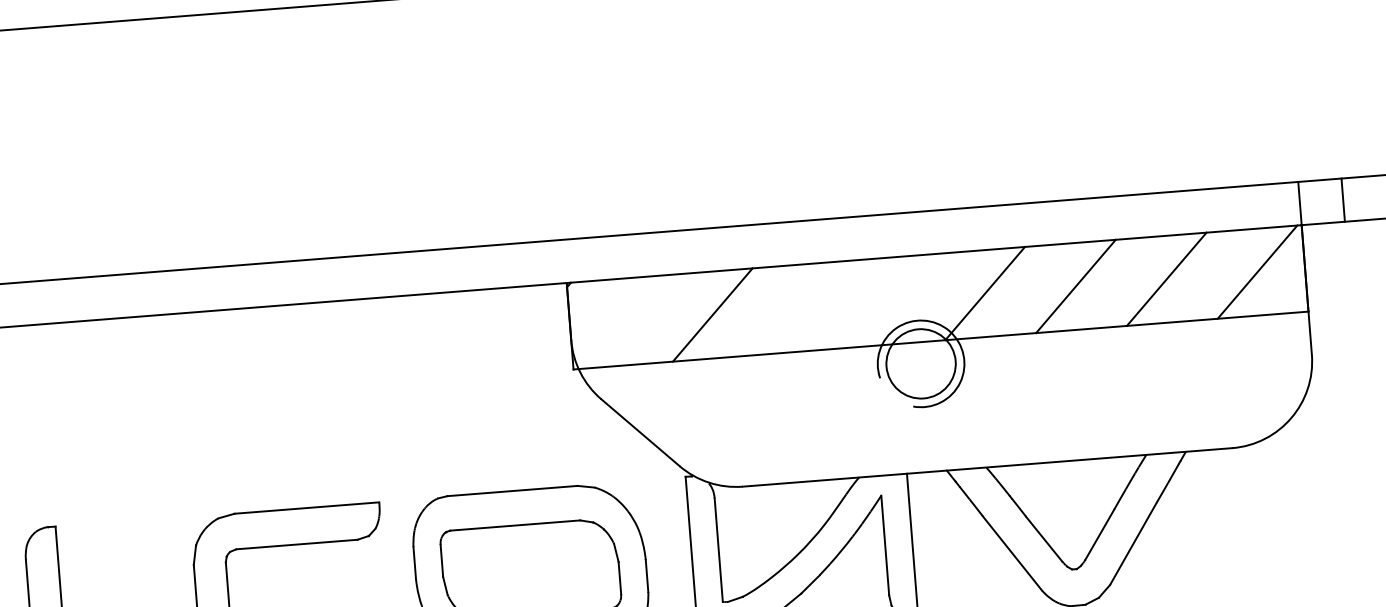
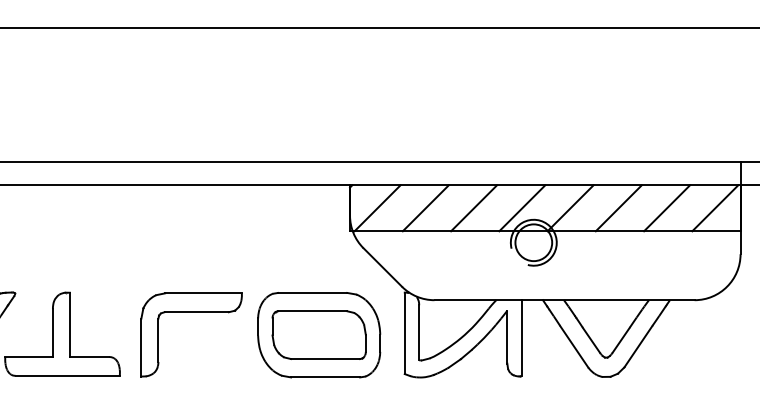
line: (894, 301) -> (522, 208), added
line: (804, 308) -> (474, 208), added
line: (621, 322) -> (377, 208), added

